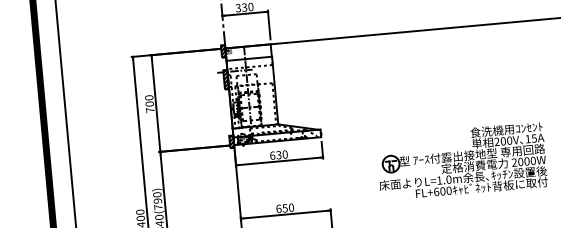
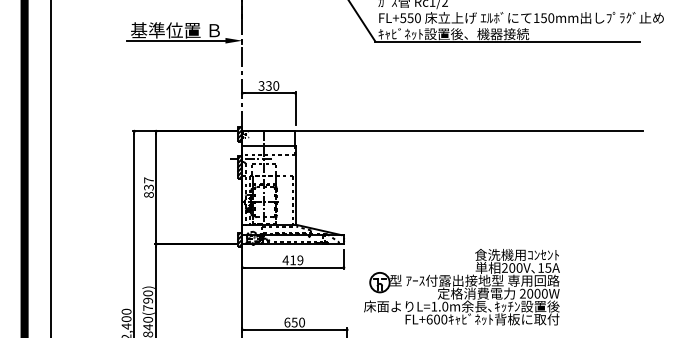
text: (149, 103) -> (148, 187), 700 -> 837
text: (278, 155) -> (292, 260), 630 -> 419
part: (461, 162) -> (461, 287), moved

